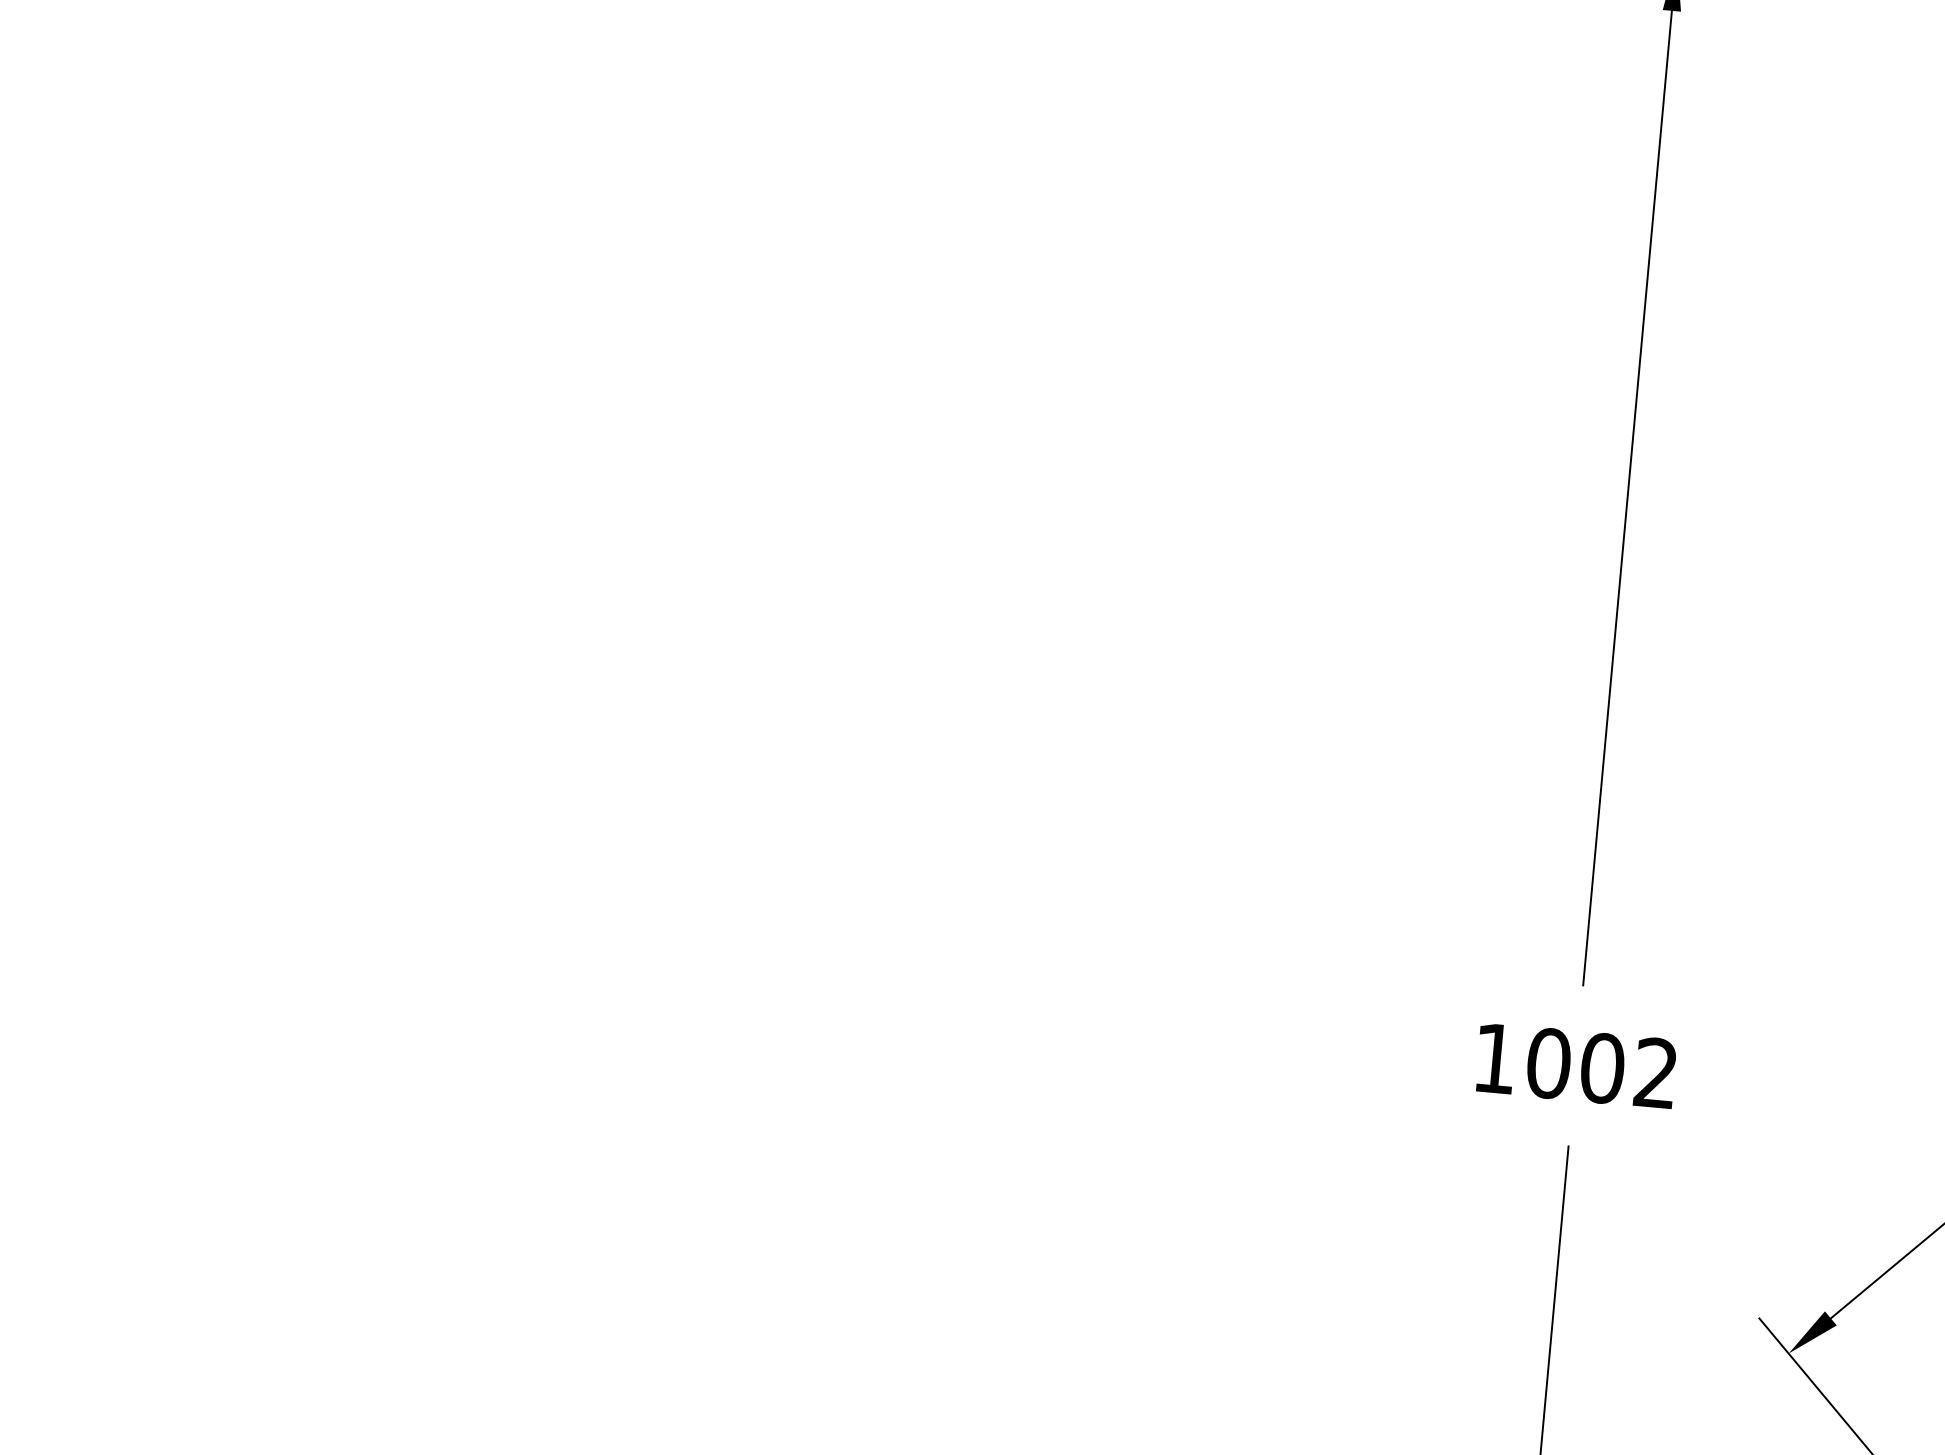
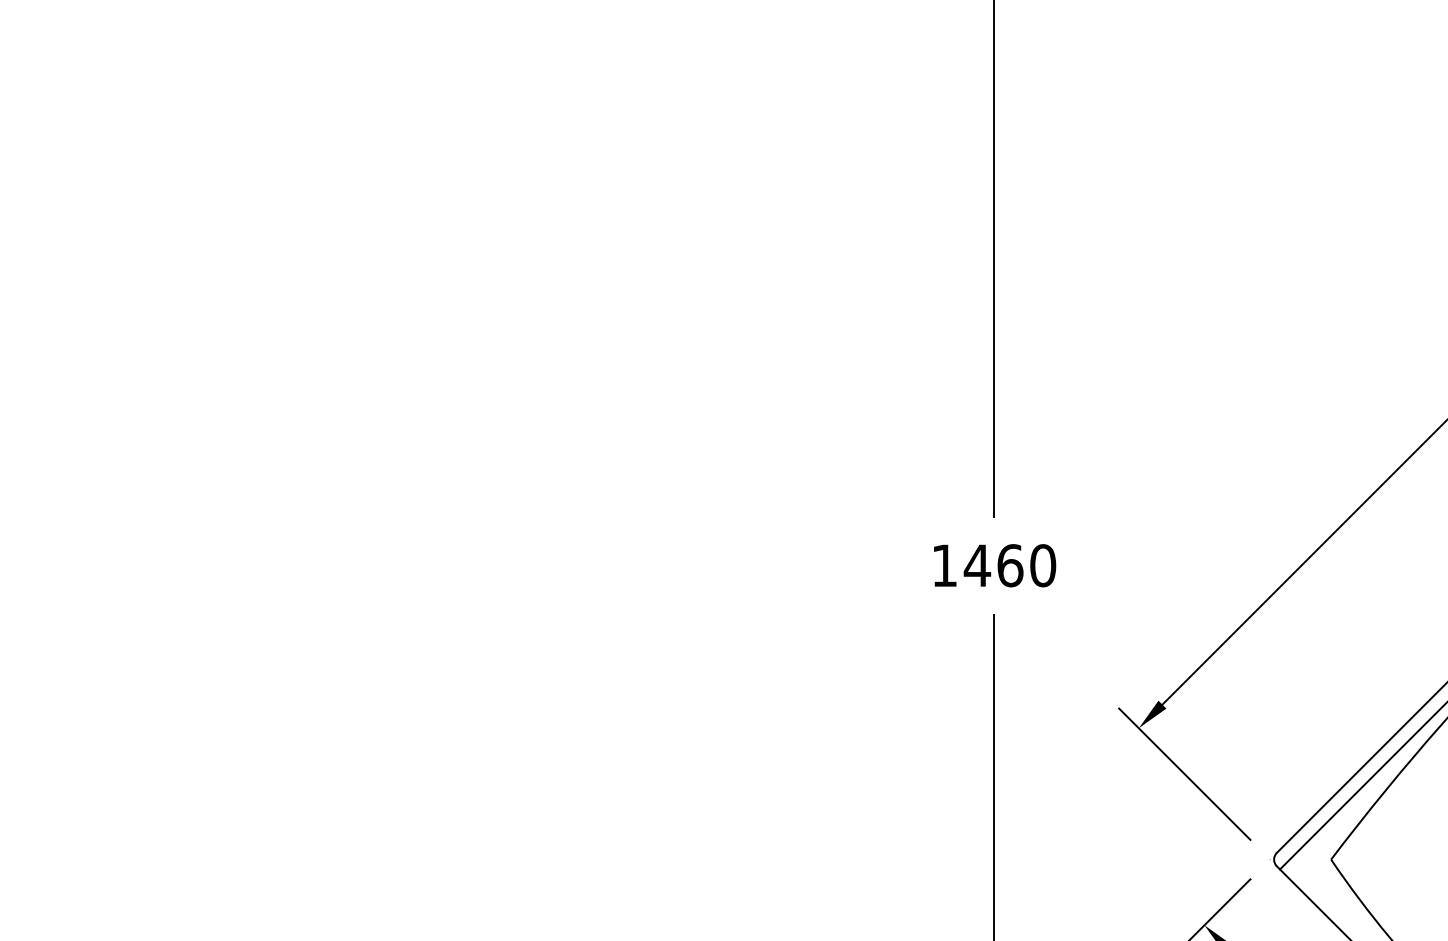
text: (1601, 1067) -> (1009, 565), 1002 -> 1460

